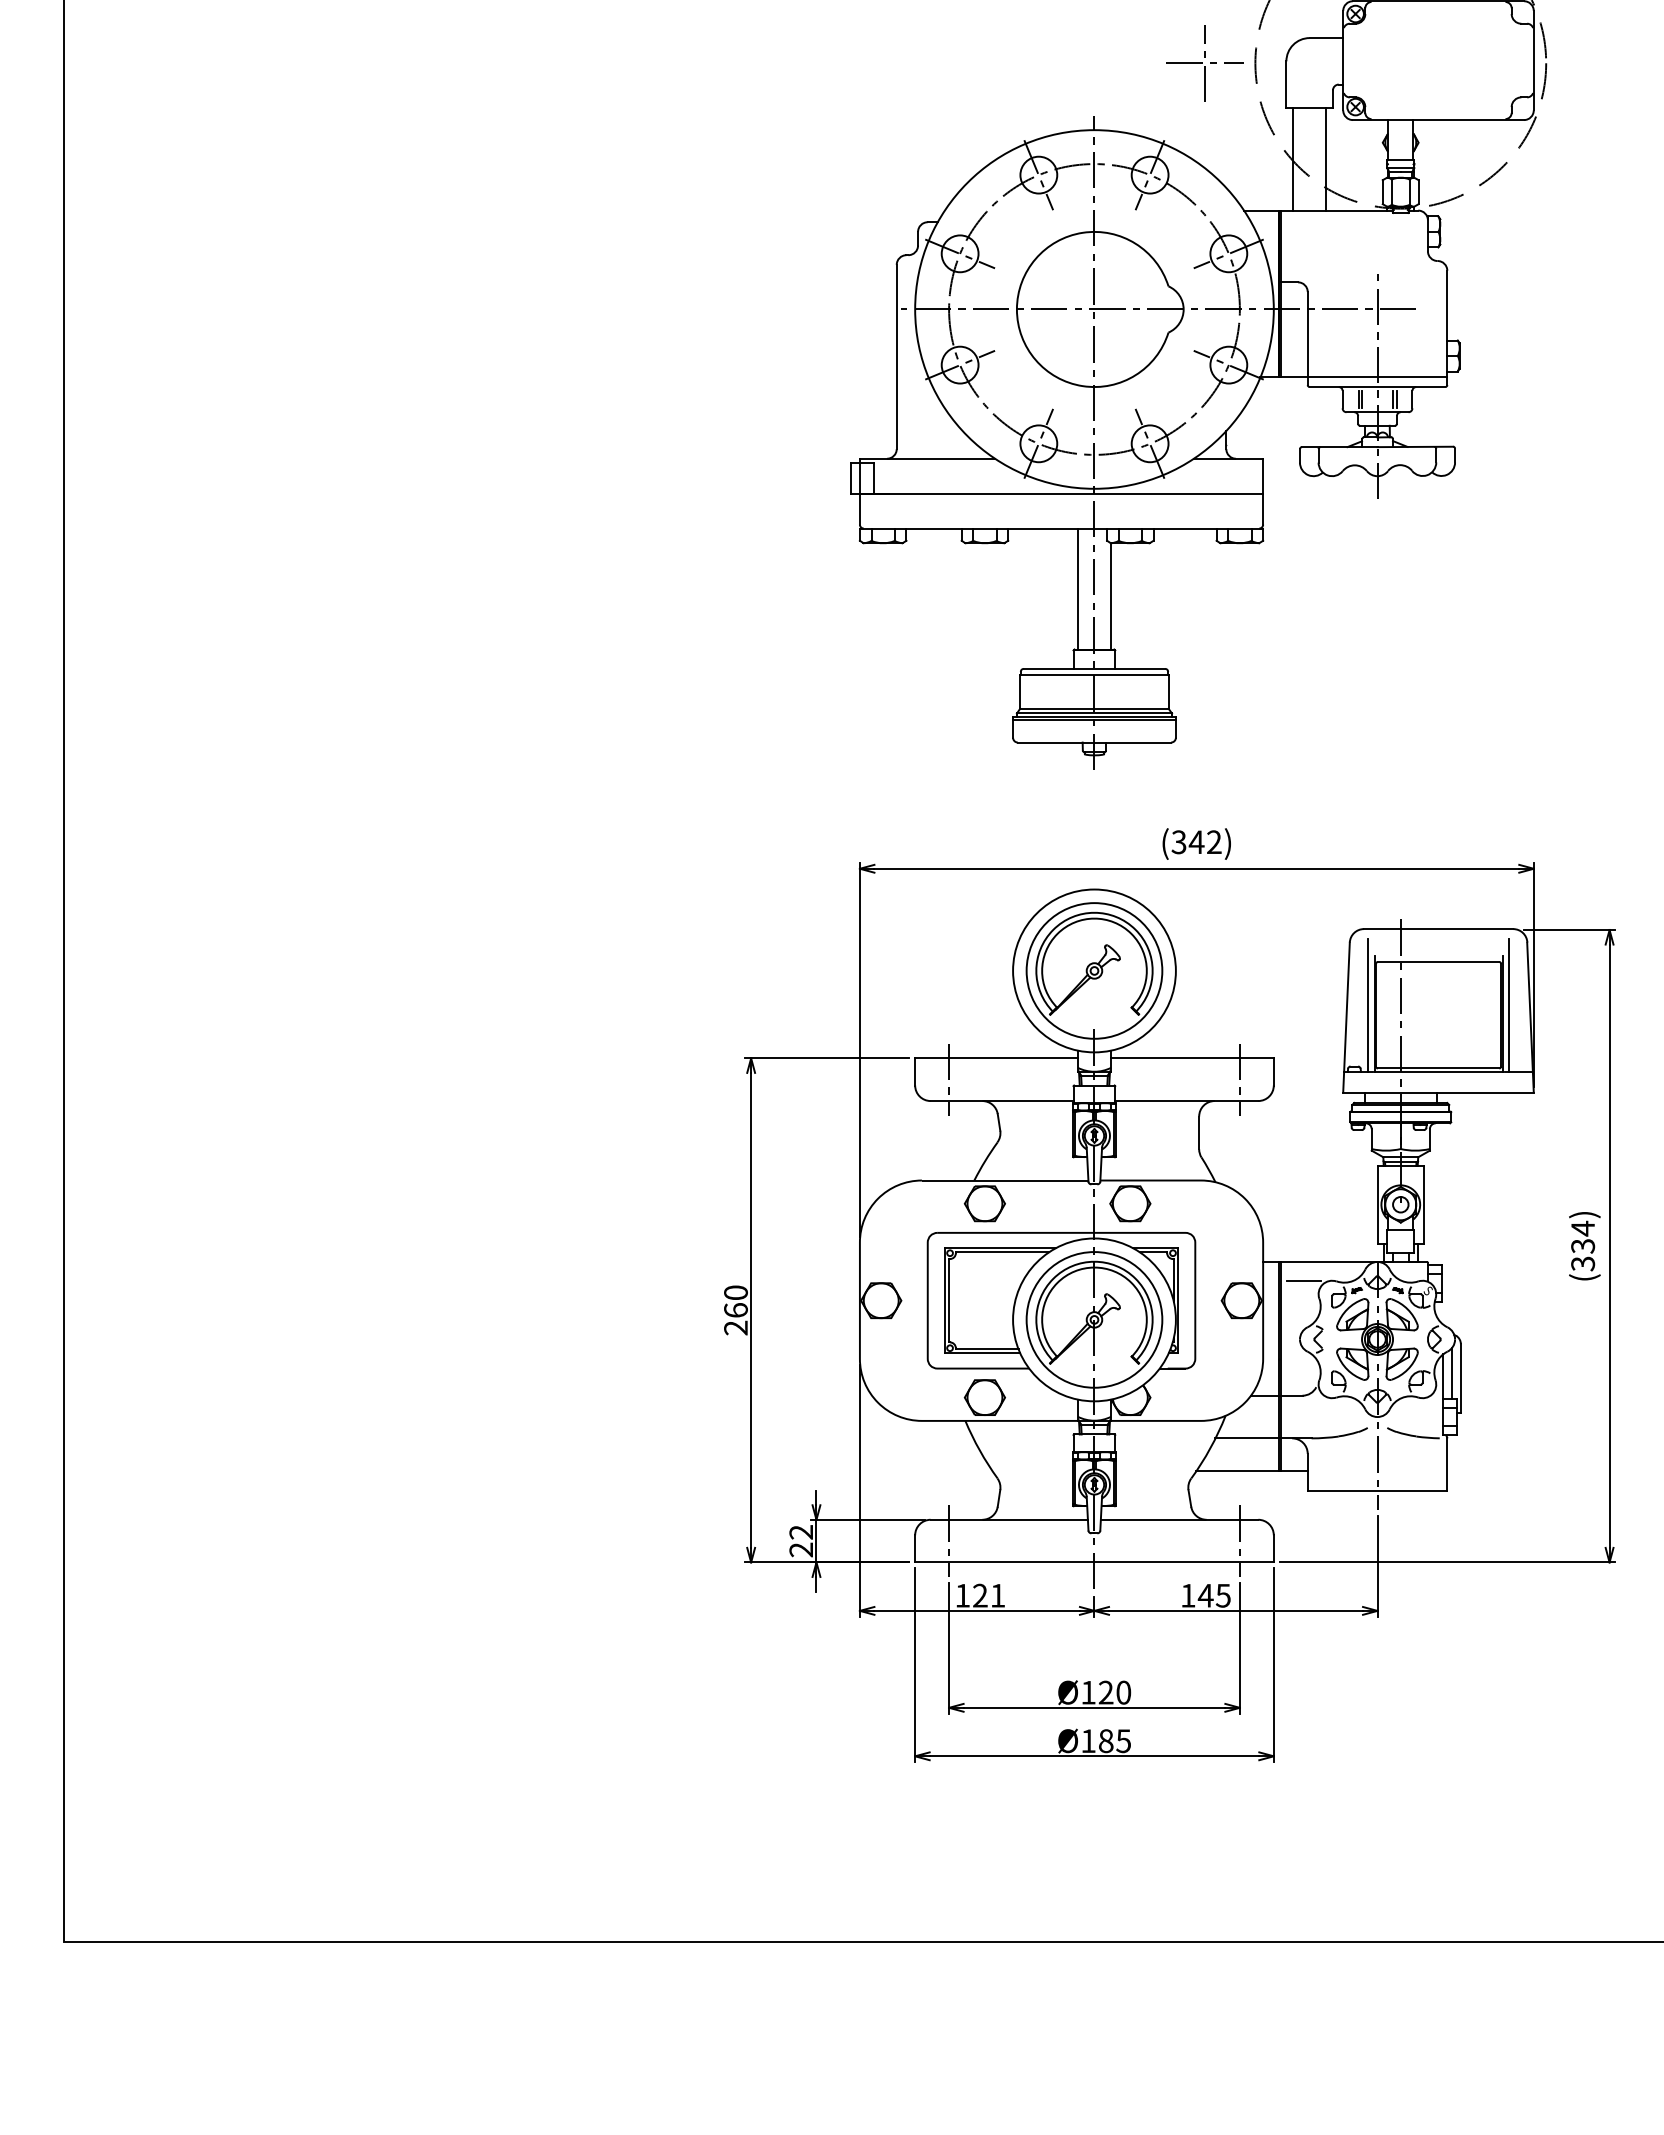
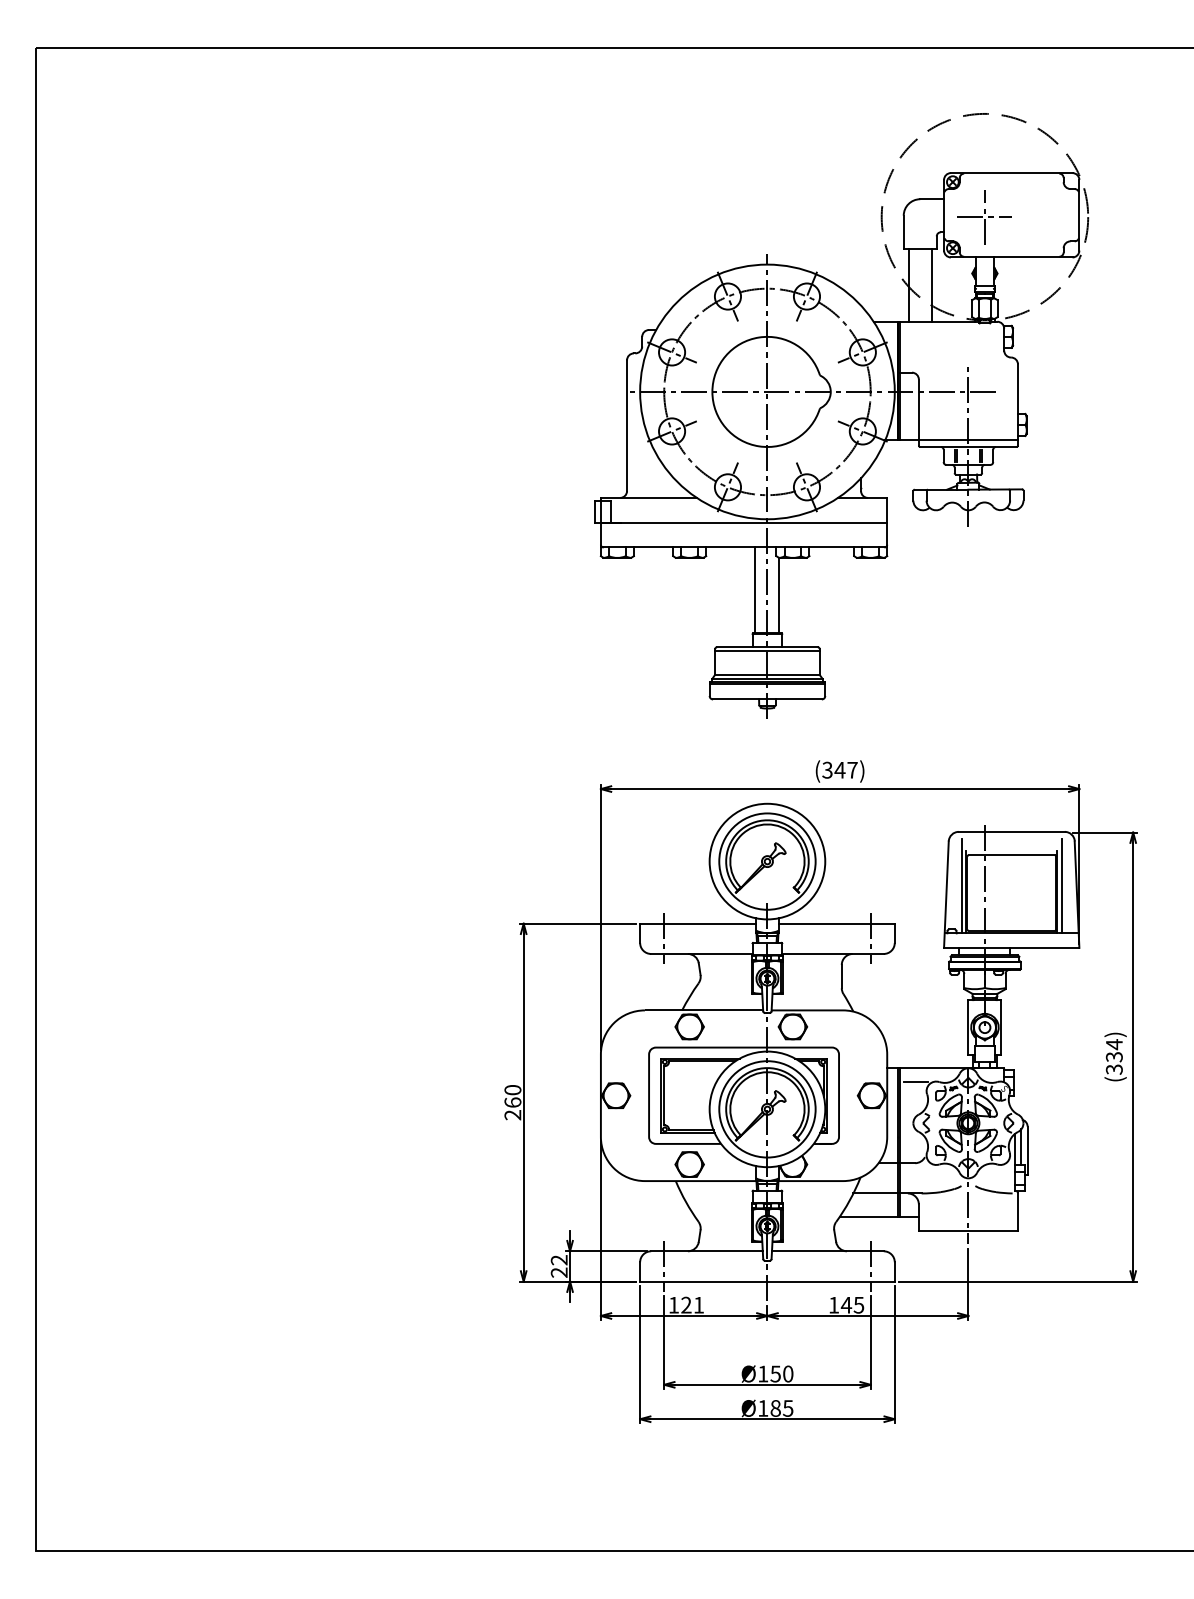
part: (1204, 63) -> (984, 217), moved
text: (1214, 841) -> (852, 769), (342) -> (347)
text: (1105, 1691) -> (775, 1373), Ø120 -> Ø150

